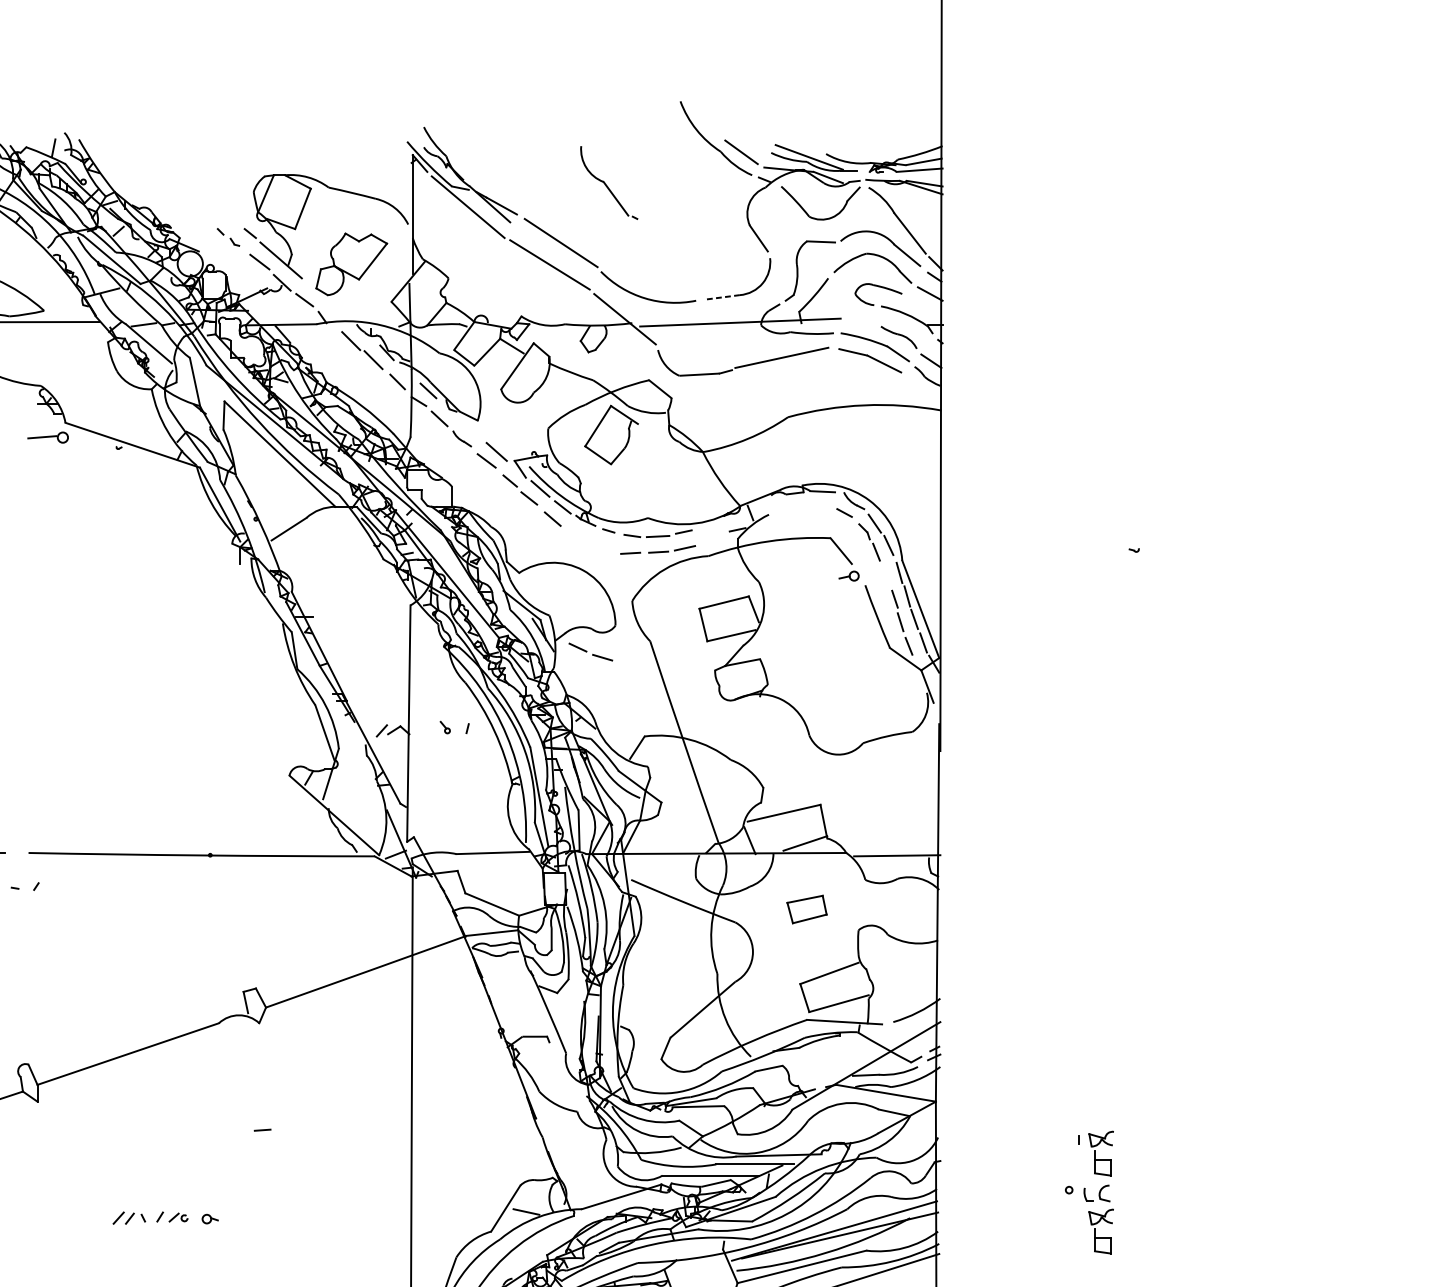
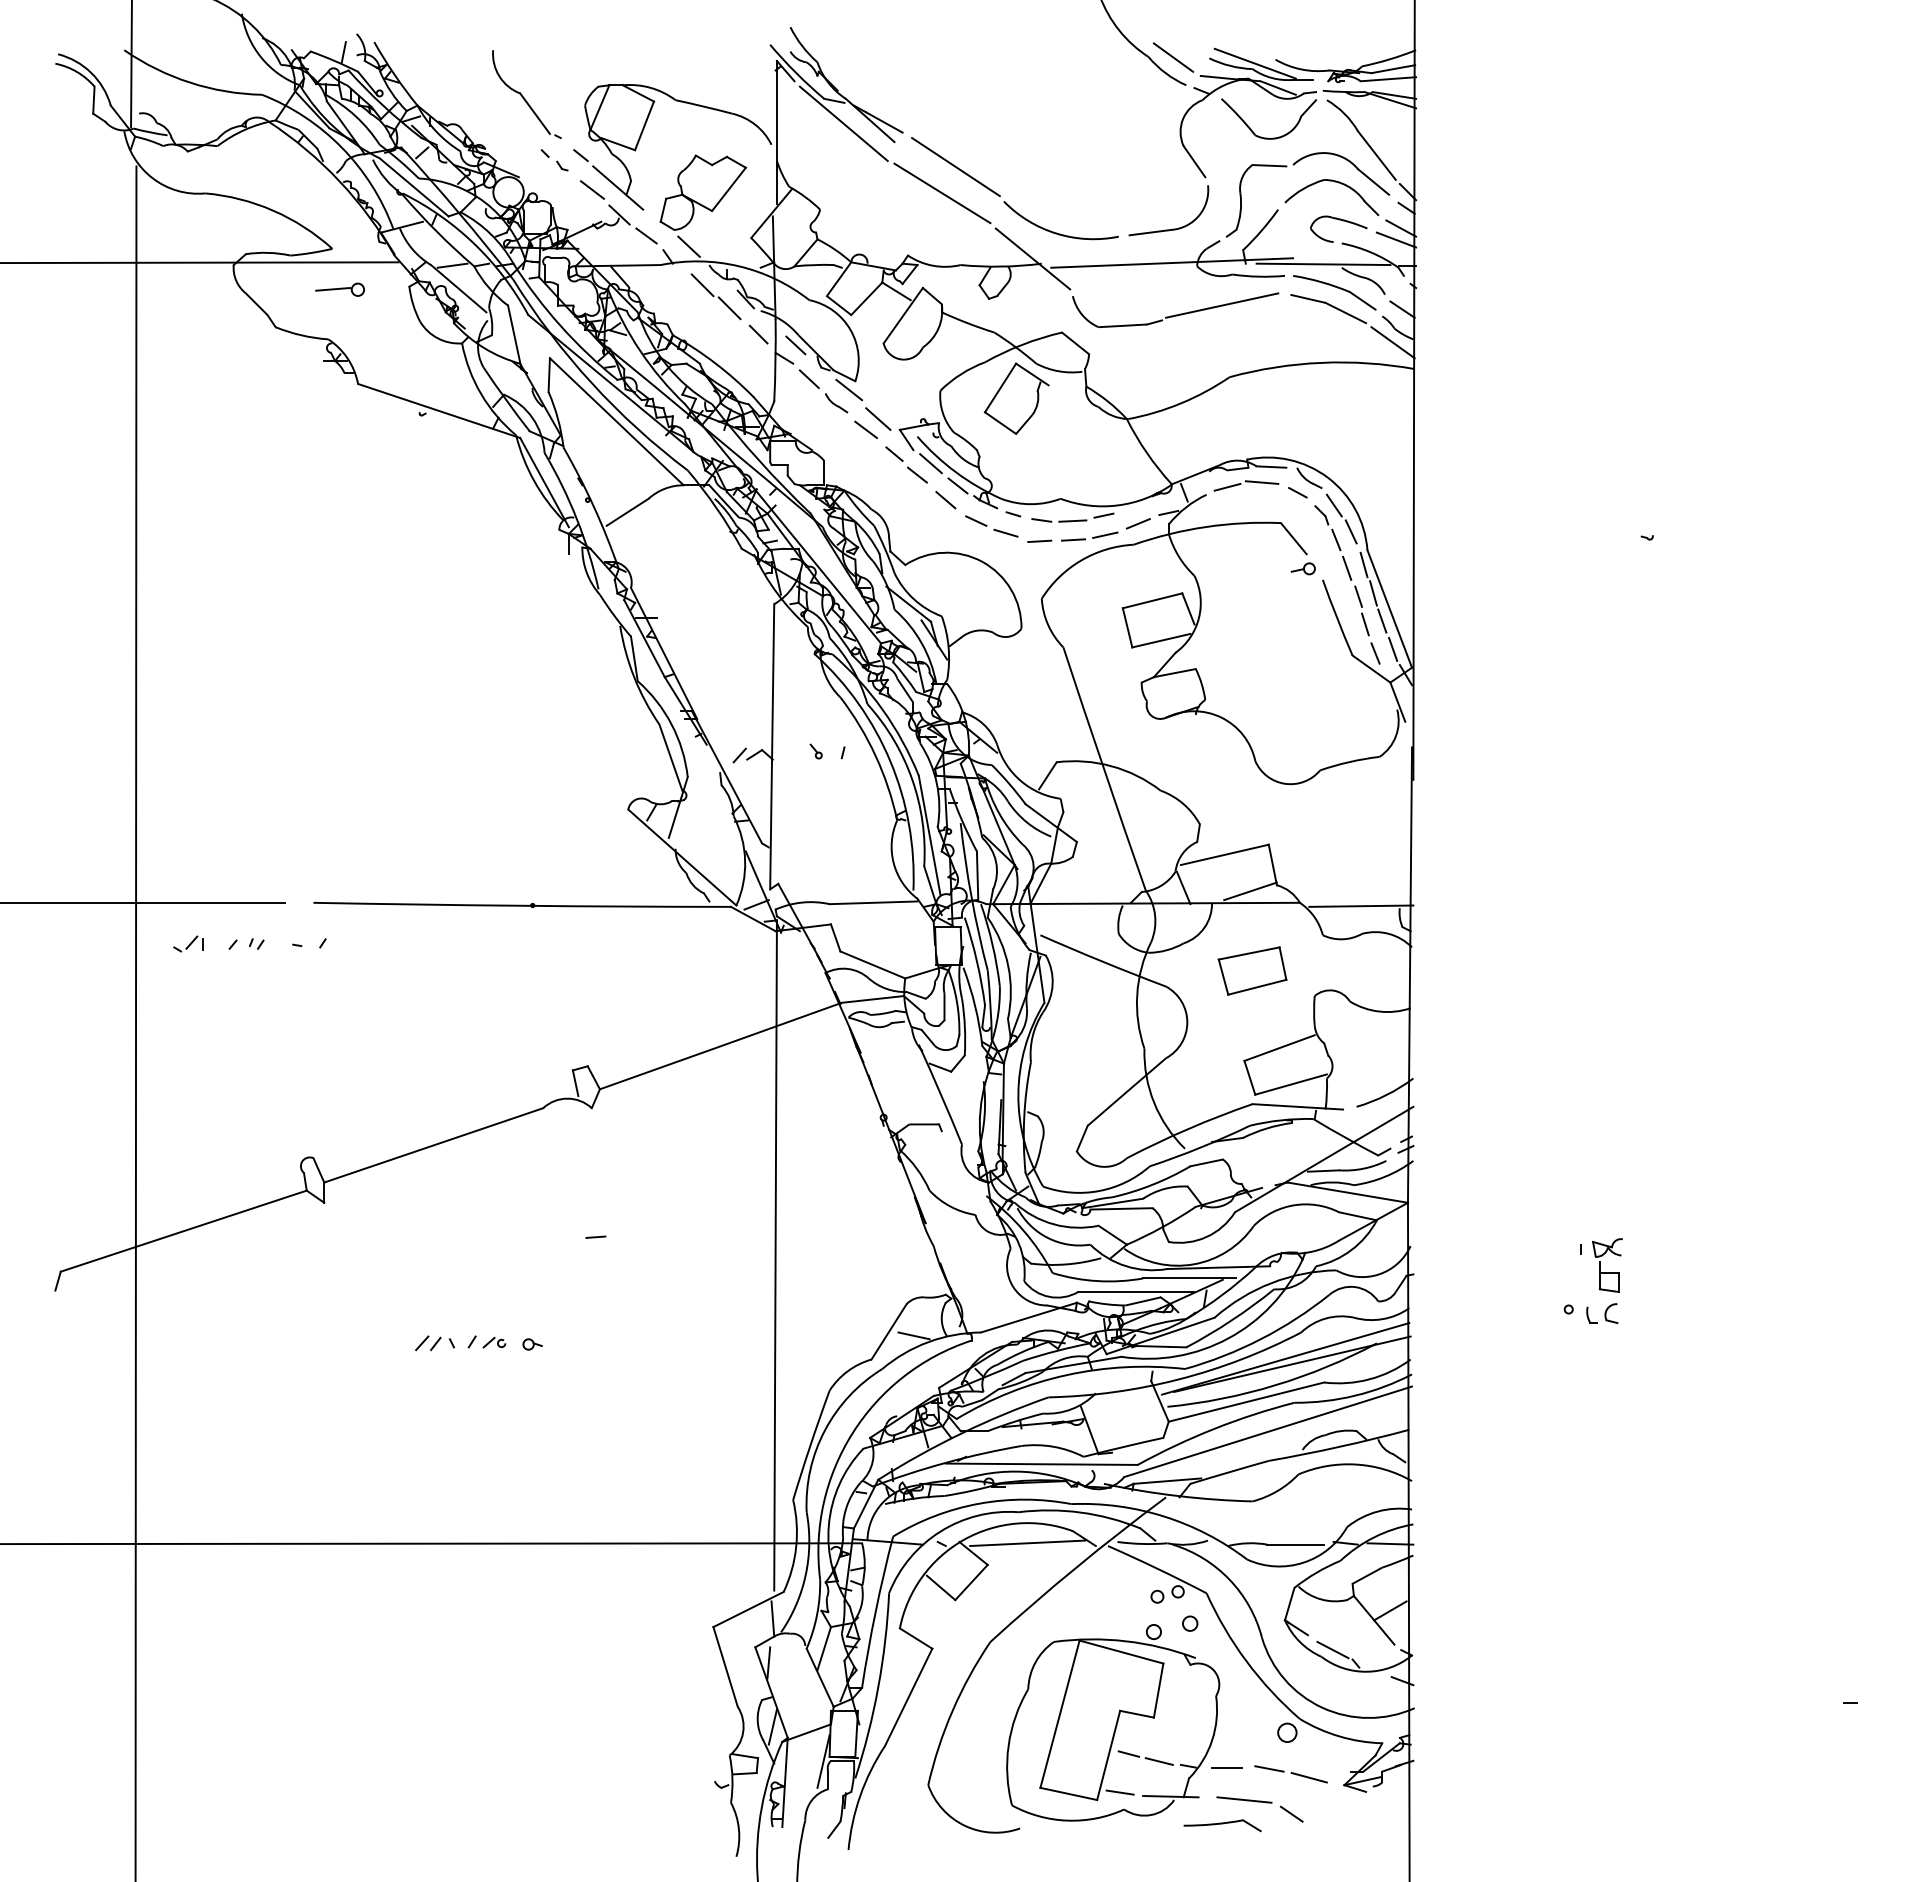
part: (608, 182) -> (526, 94), moved
line: (722, 297) -> (1150, 232), dashed -> solid
line: (926, 303) -> (1396, 239), added
line: (339, 308) -> (688, 246), added
line: (865, 323) -> (1323, 264), added
line: (923, 388) -> (1392, 342), added
line: (472, 427) -> (849, 389), added
part: (47, 437) -> (339, 289), moved
line: (814, 504) -> (1261, 482), added
line: (786, 507) -> (1227, 486), added
line: (711, 538) -> (1137, 523), added
line: (885, 575) -> (1347, 567), added
part: (590, 652) -> (991, 526), moved
part: (807, 909) -> (1252, 970), size x1.43
part: (1095, 1231) -> (1600, 1359), removed

